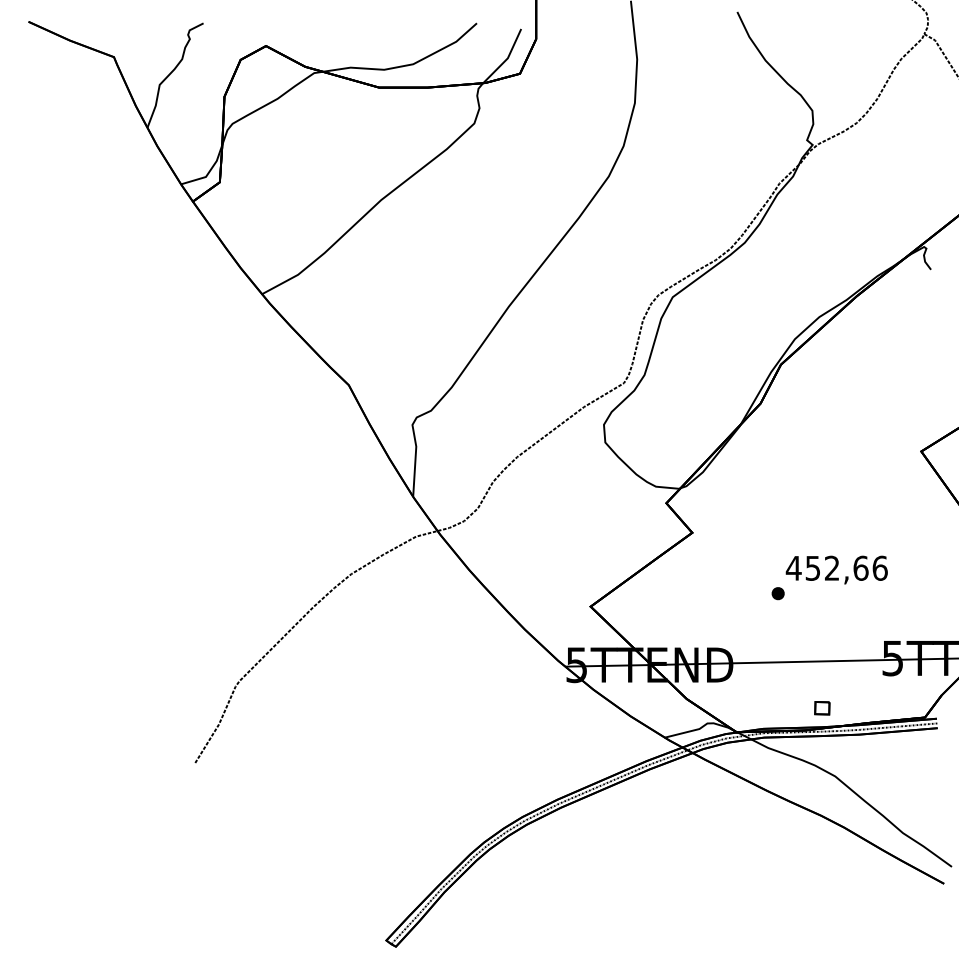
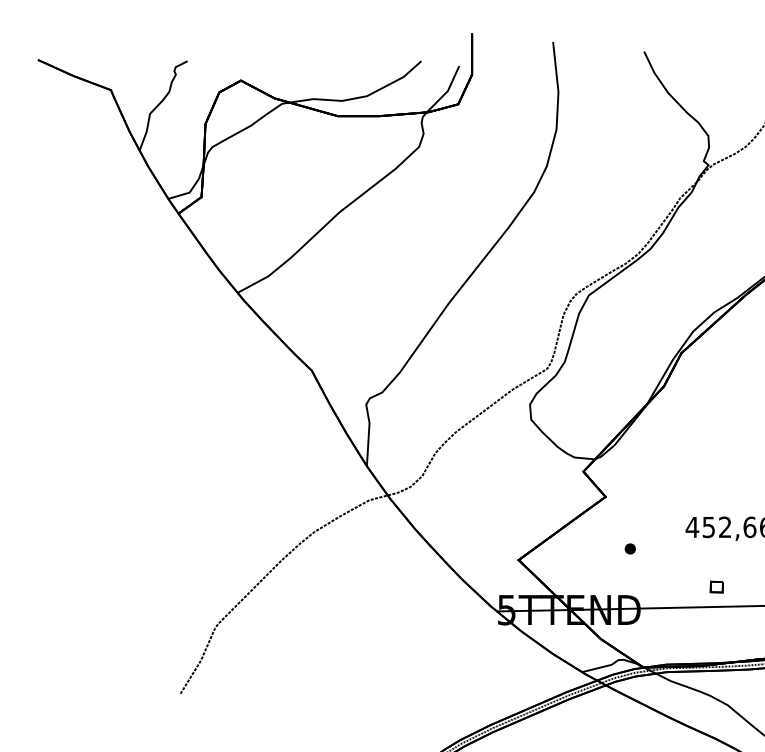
part: (777, 593) -> (629, 548), moved
part: (822, 708) -> (716, 587), moved

